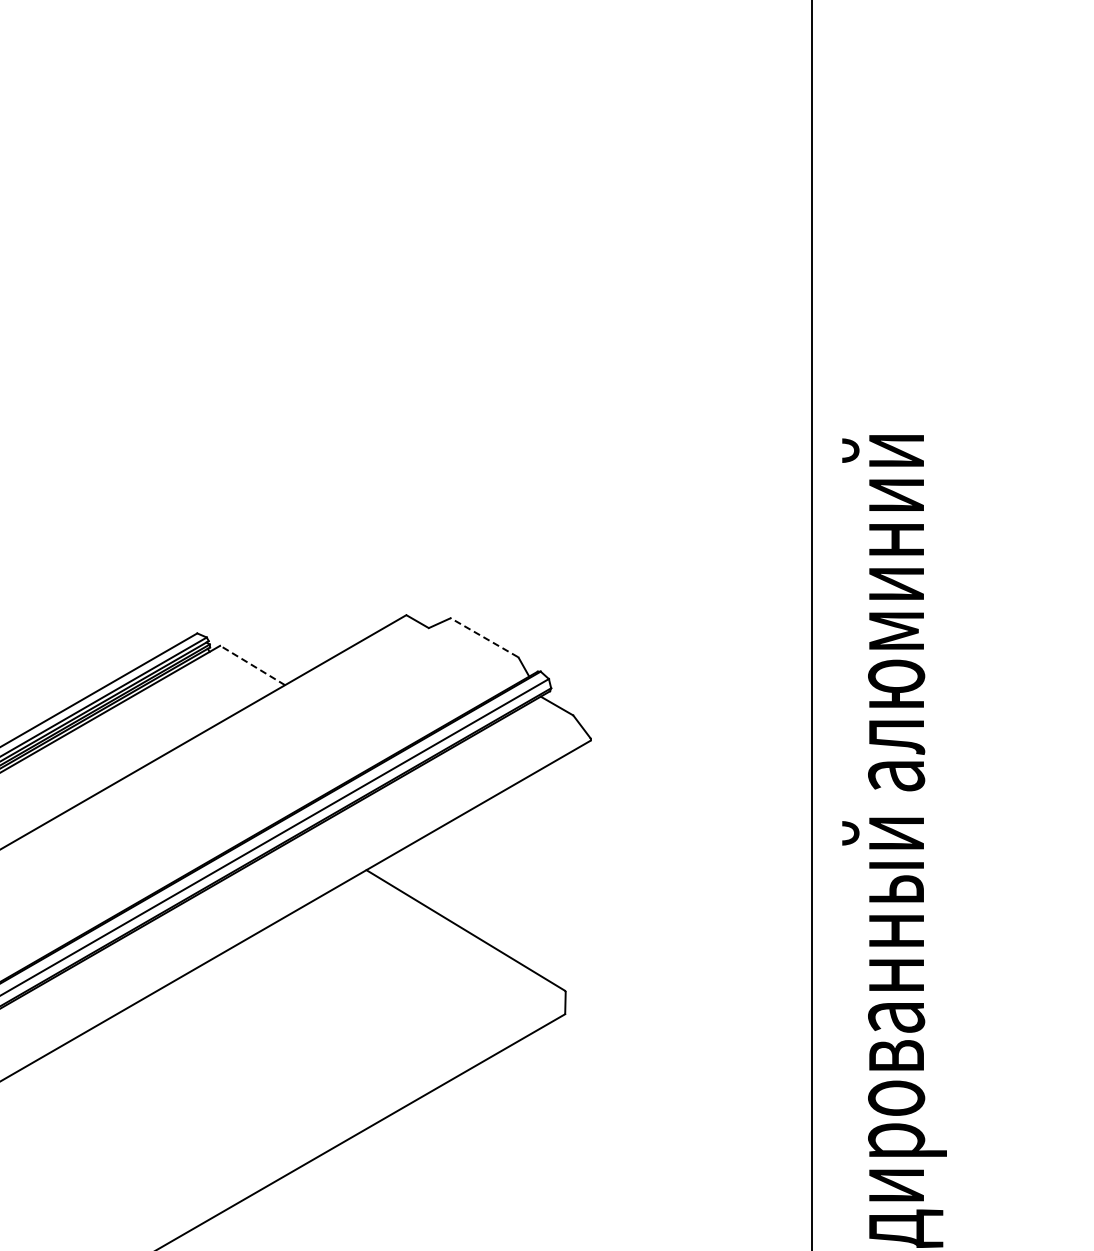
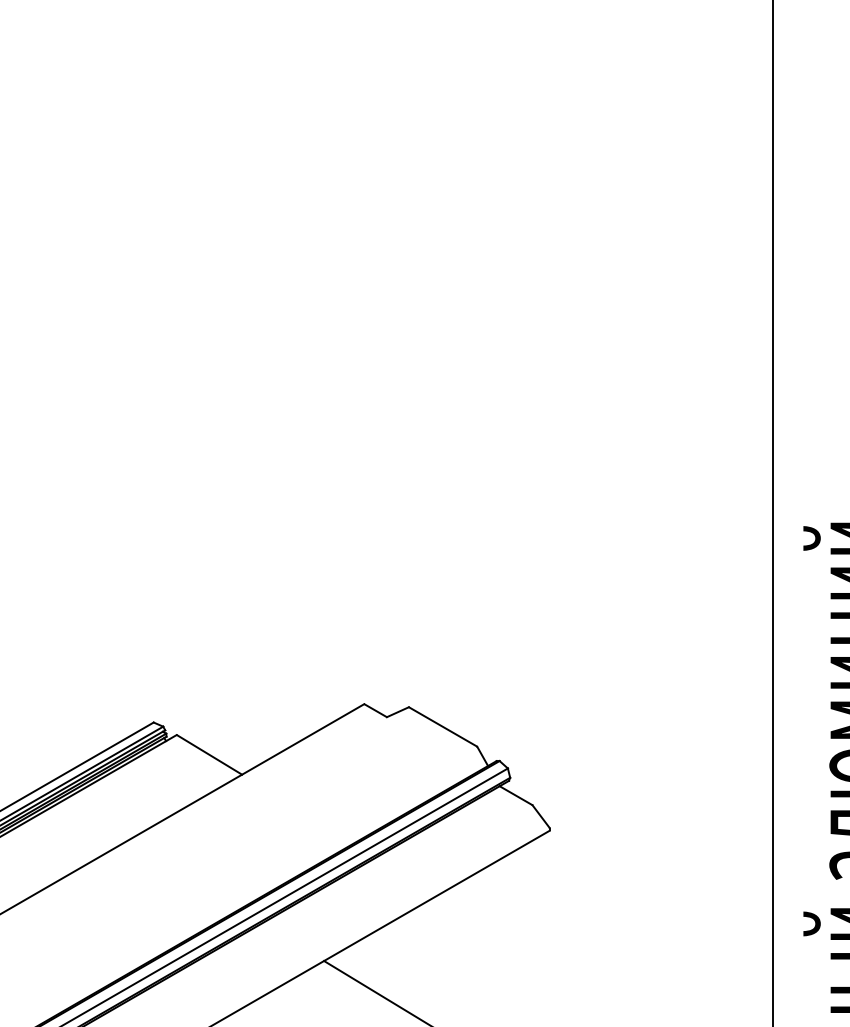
line: (484, 637) -> (443, 726), dashed -> solid
line: (252, 665) -> (209, 754), dashed -> solid

